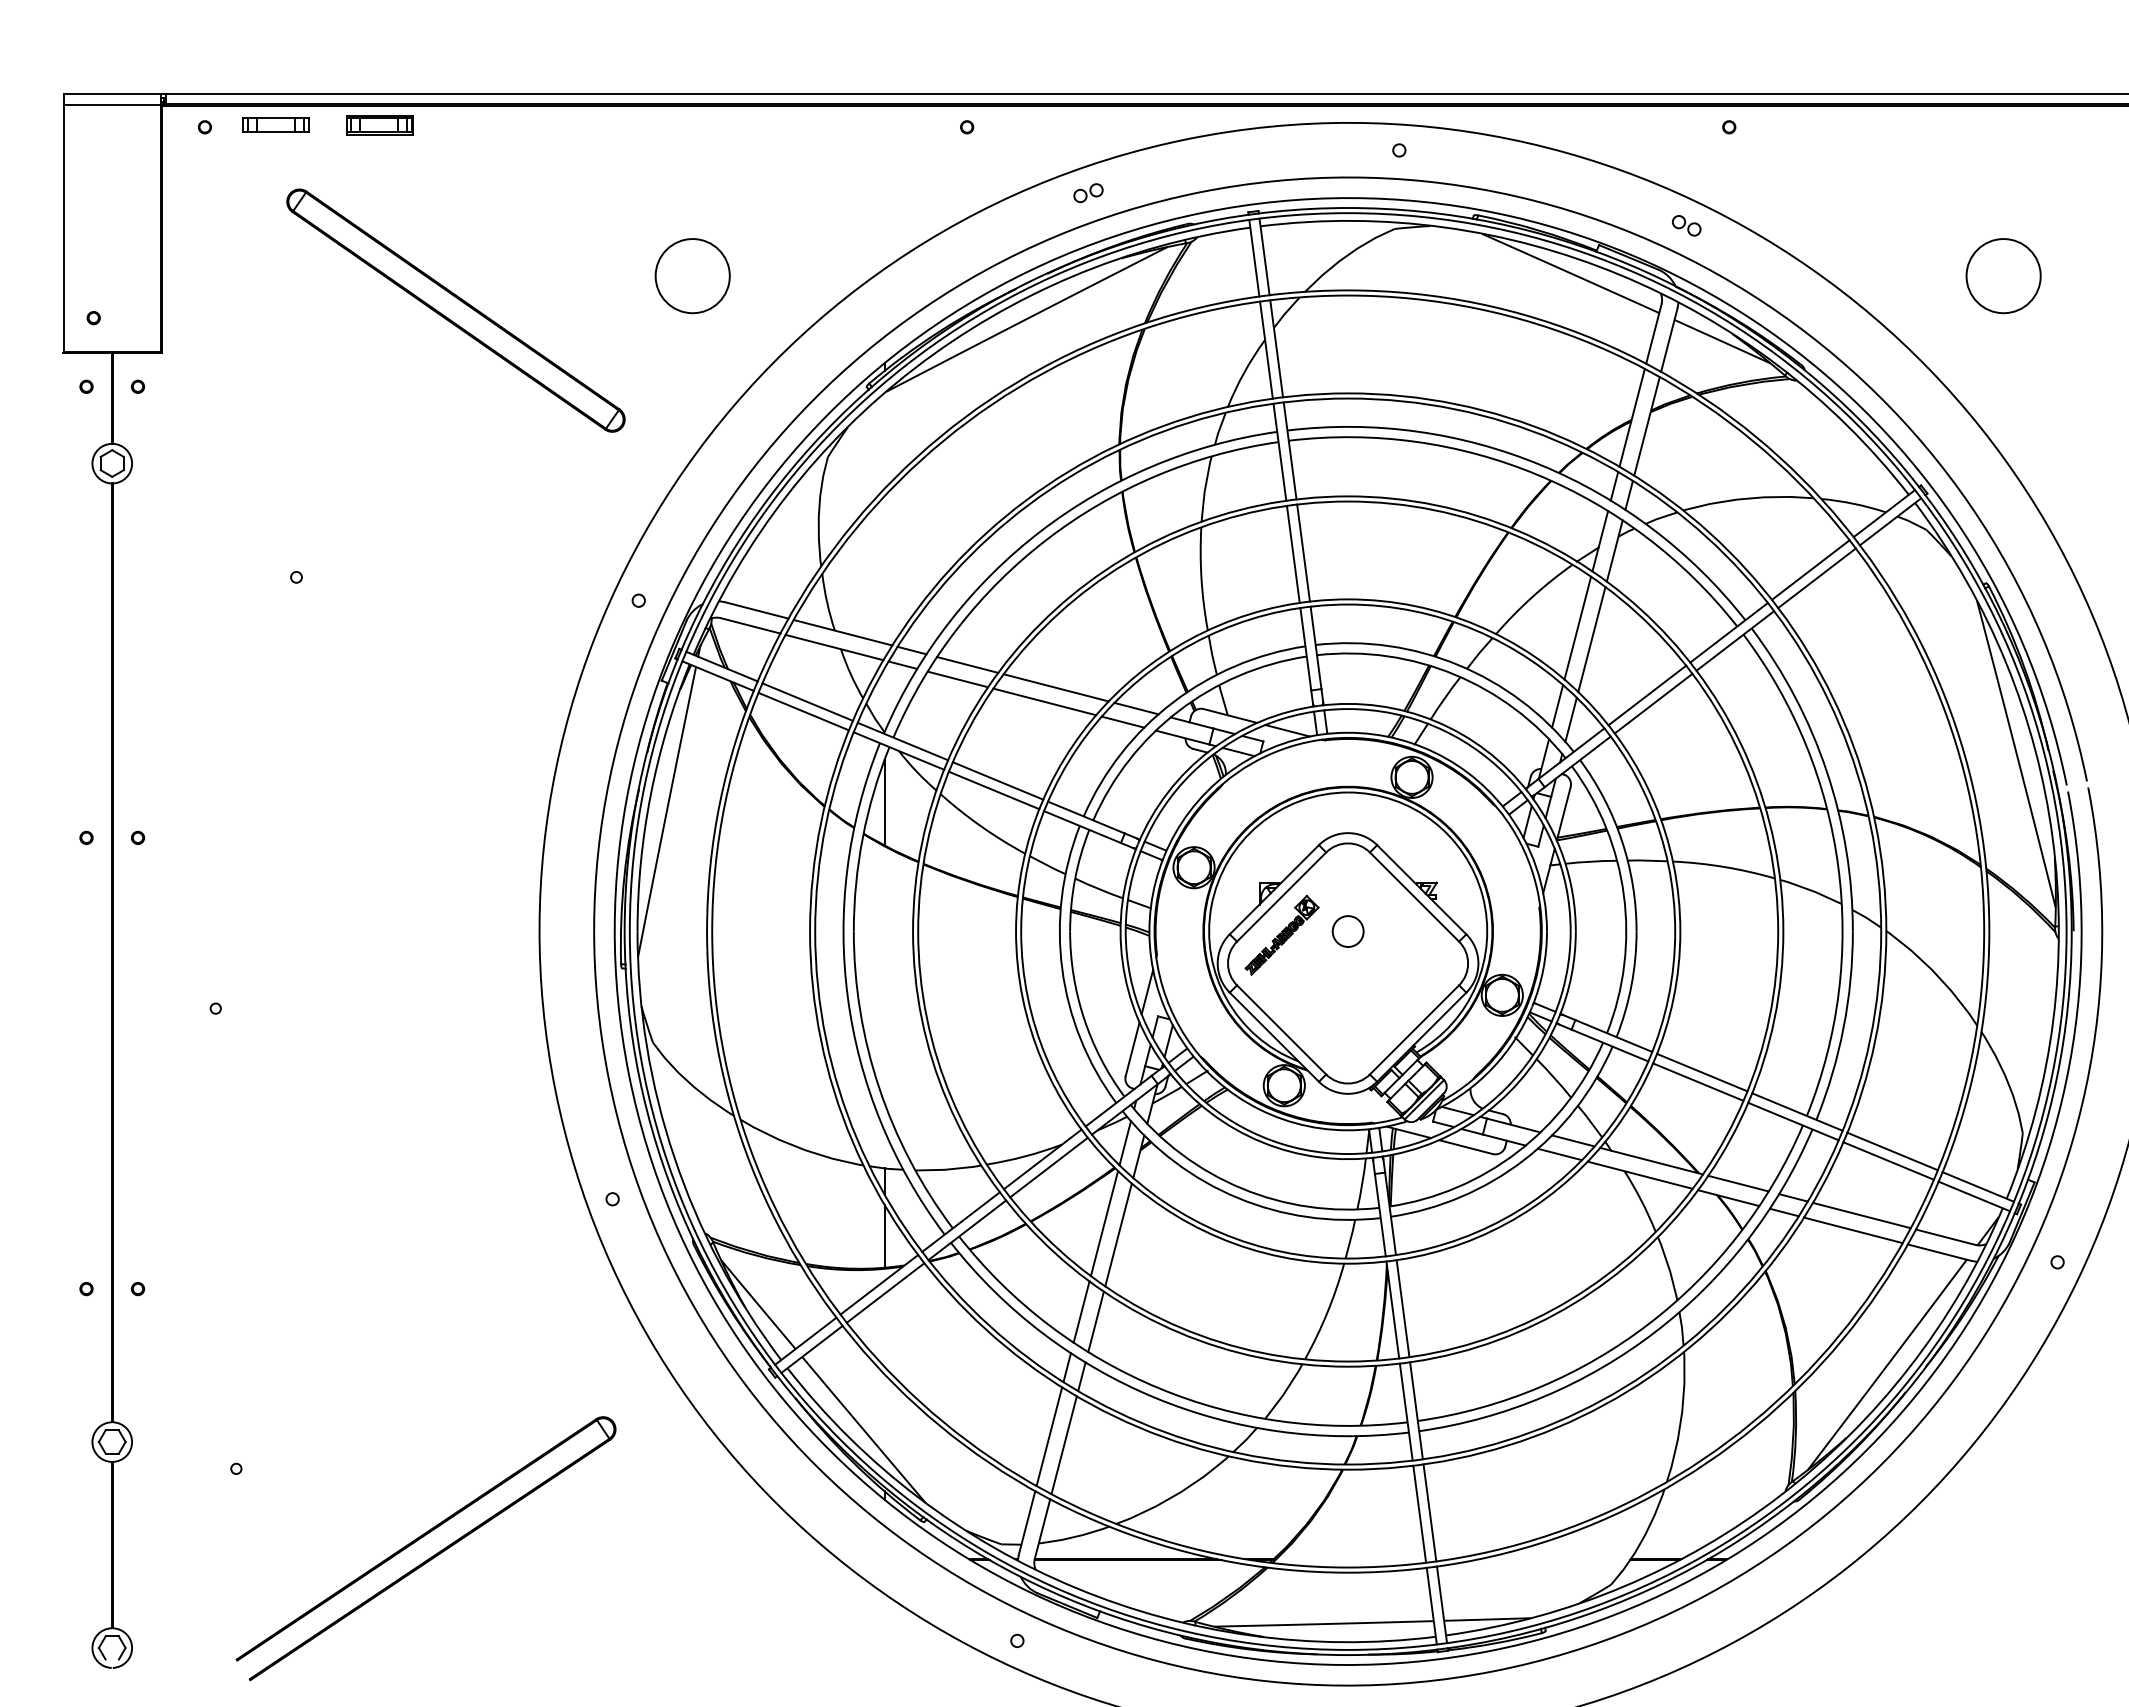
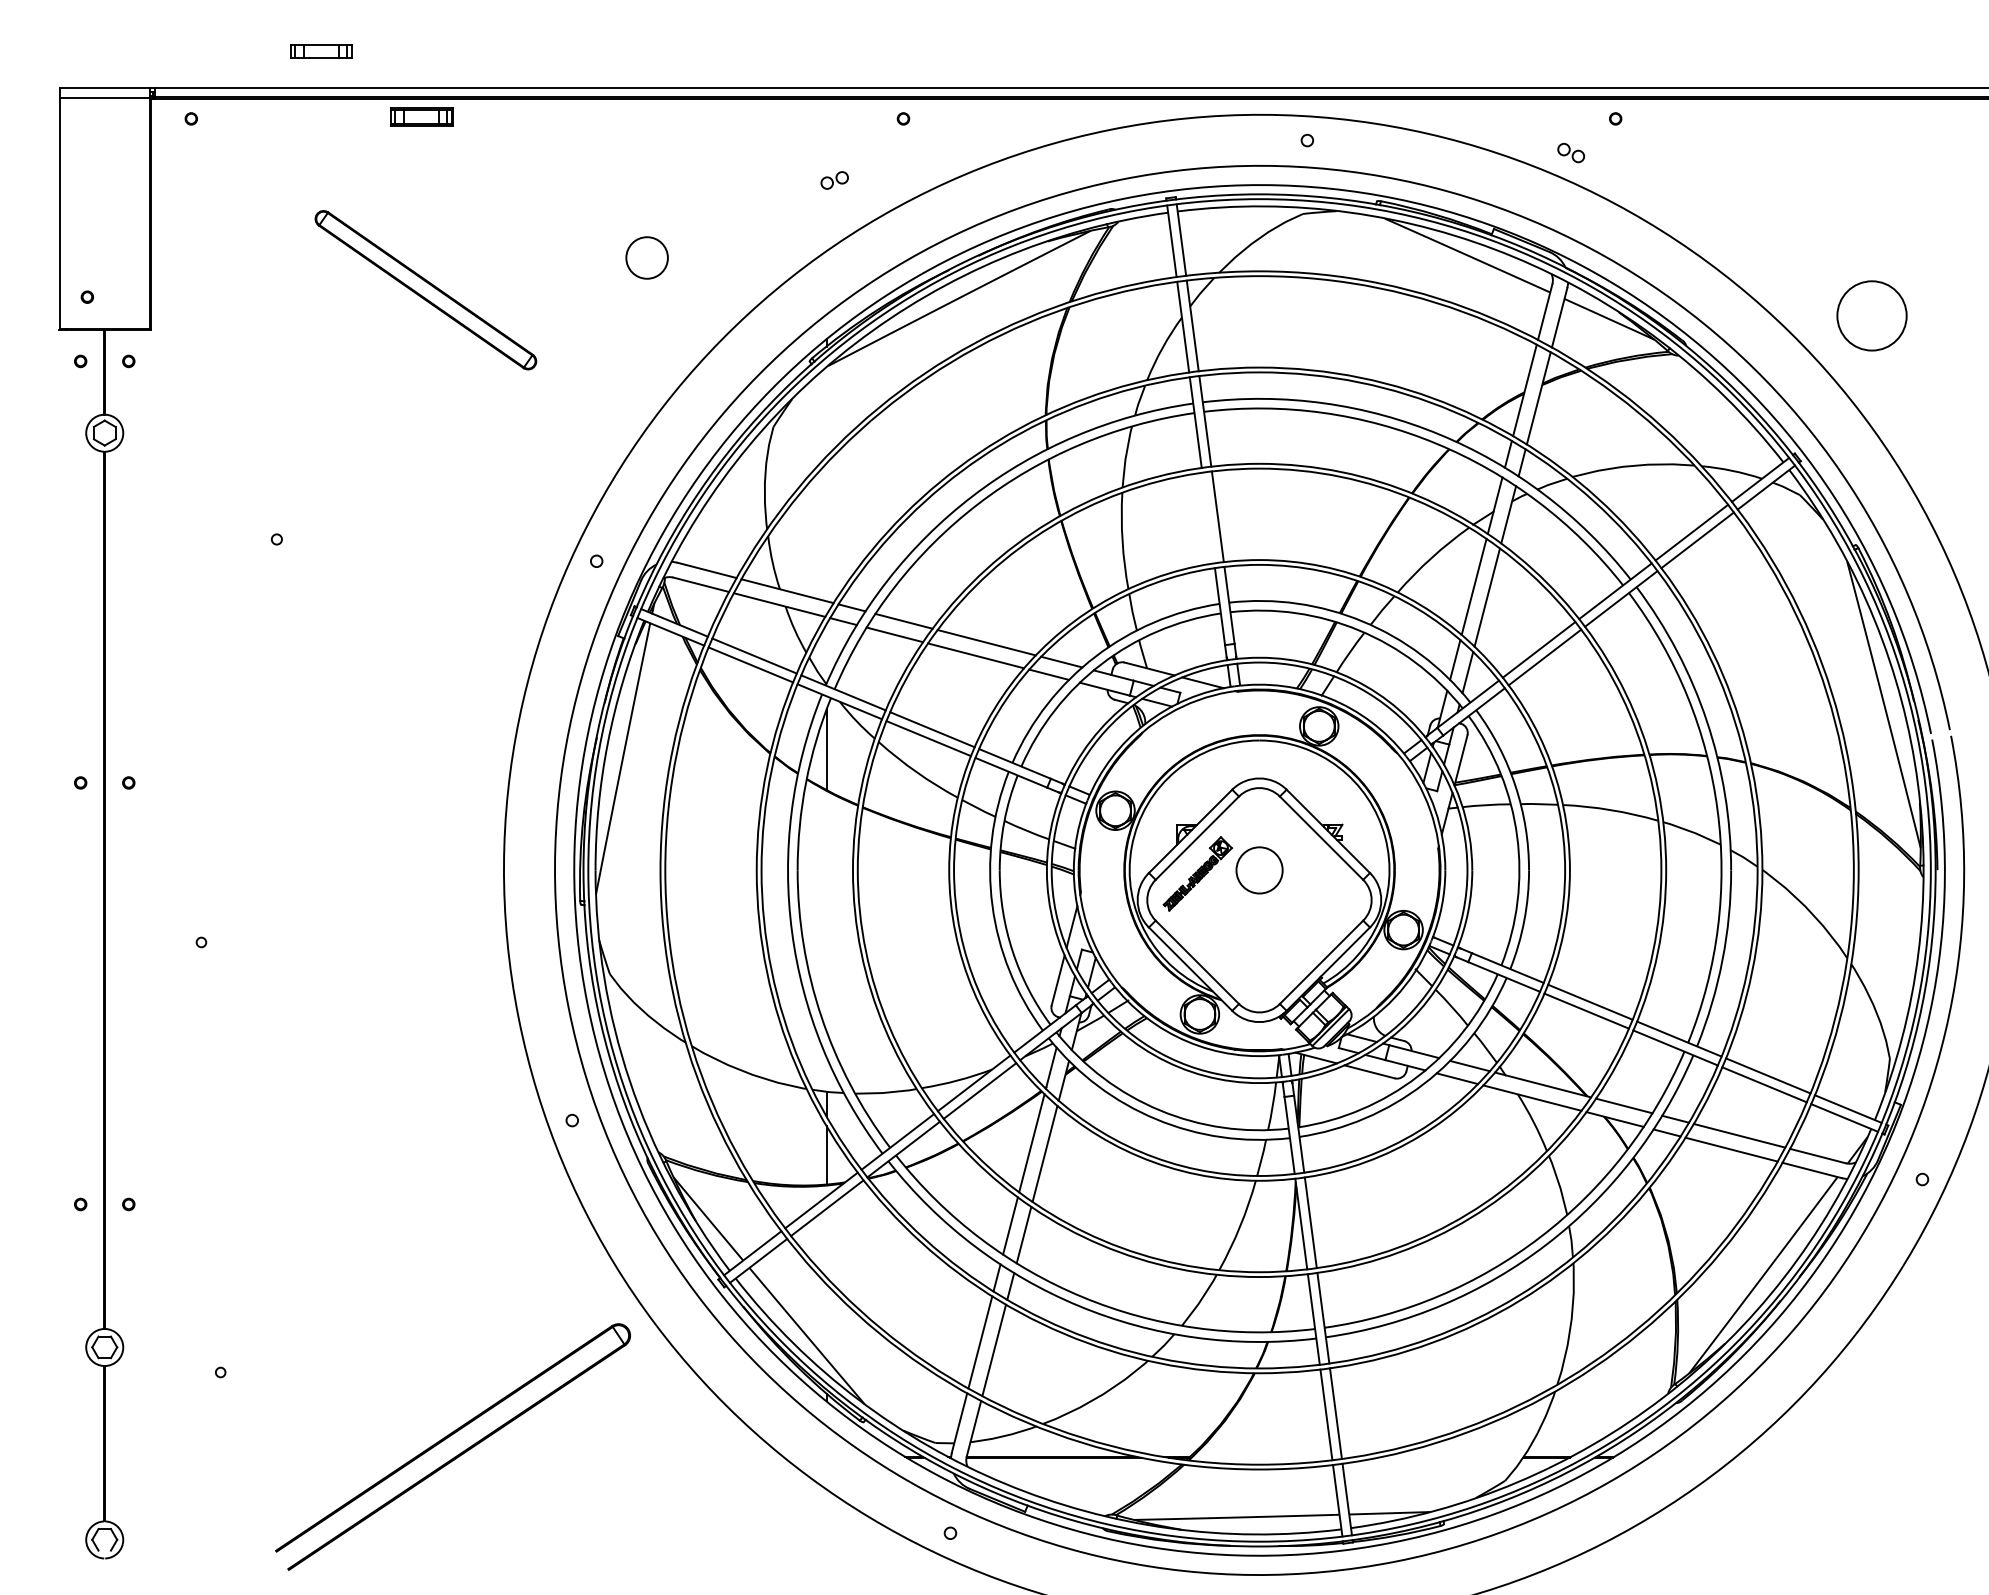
part: (275, 124) -> (320, 50), moved
part: (379, 125) -> (421, 117), moved
part: (1088, 193) -> (834, 180), moved
part: (1686, 225) -> (1571, 152), moved
circle: (692, 276) -> (646, 258), size x0.6
circle: (2003, 276) -> (1871, 316), moved
part: (455, 310) -> (425, 290), size x0.7
line: (1292, 553) -> (1207, 517), removed
circle: (1347, 931) -> (1258, 870), size x1.6
part: (429, 1557) -> (456, 1455), moved

